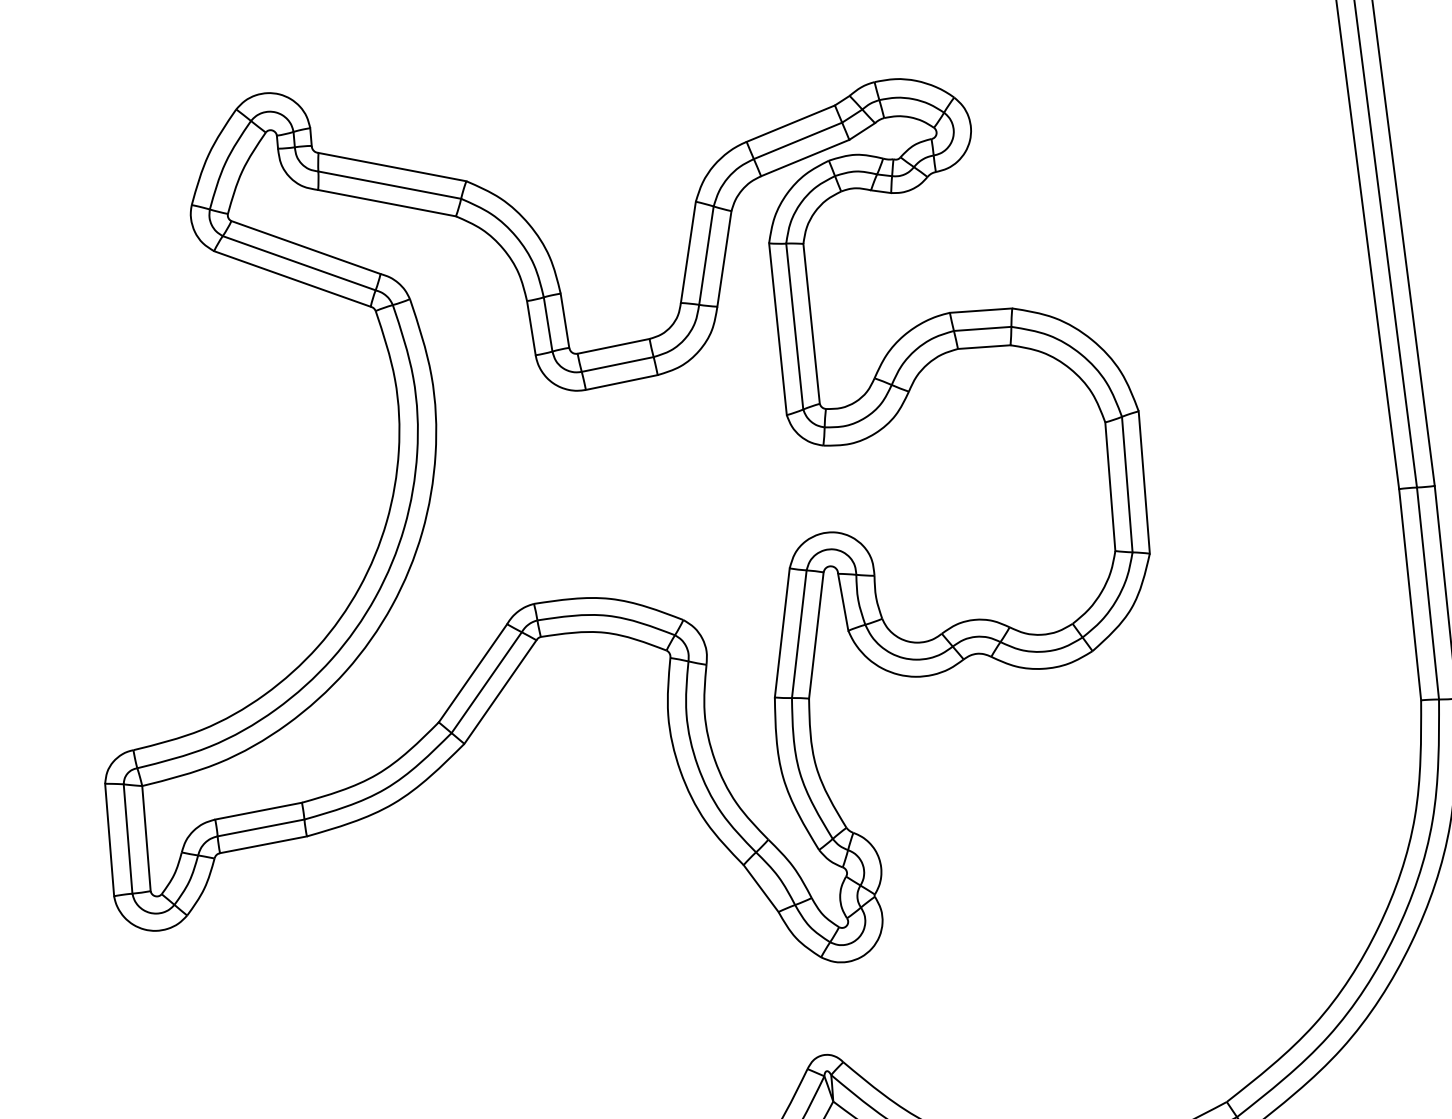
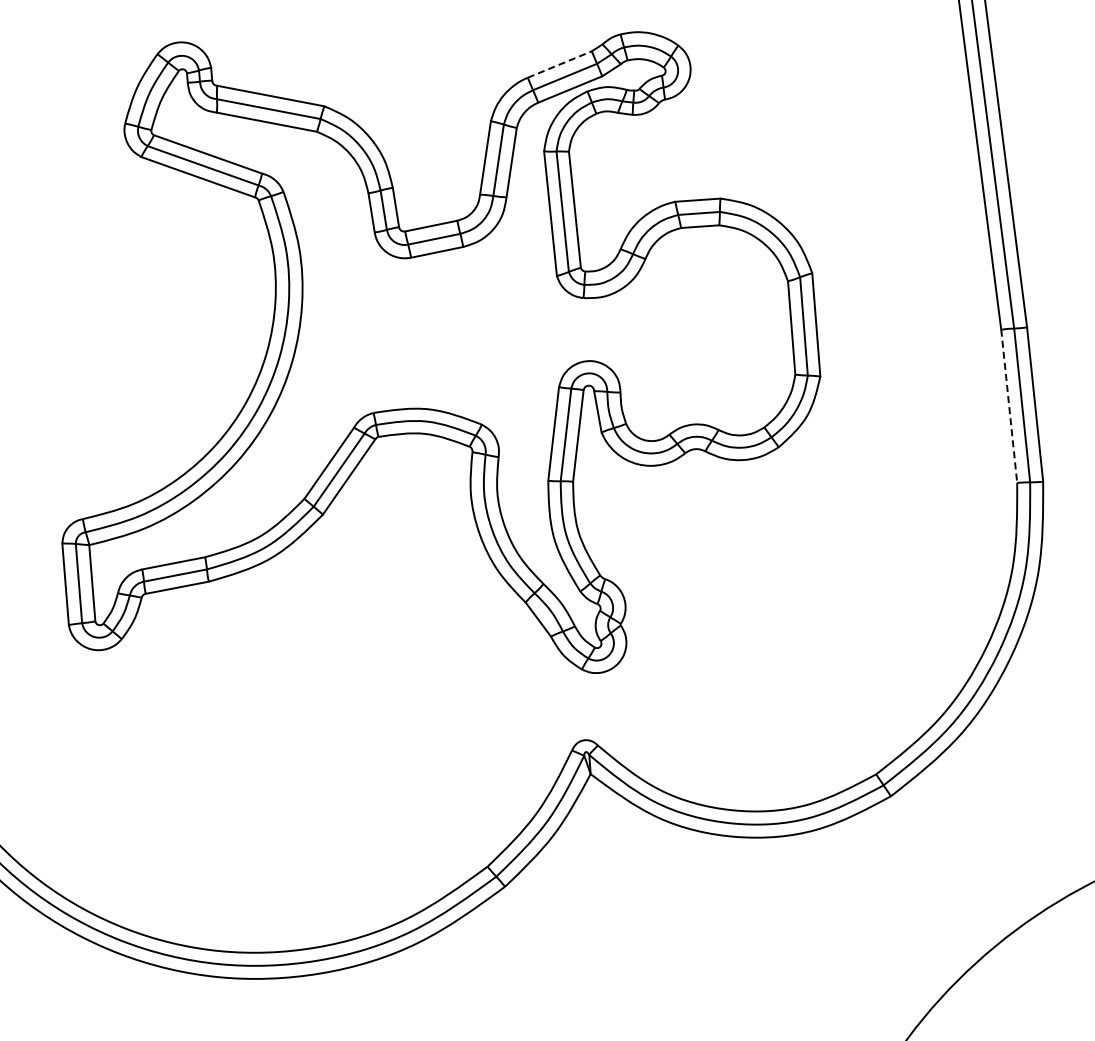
line: (790, 123) -> (559, 64), solid -> dashed
line: (1410, 594) -> (1009, 406), solid -> dashed

